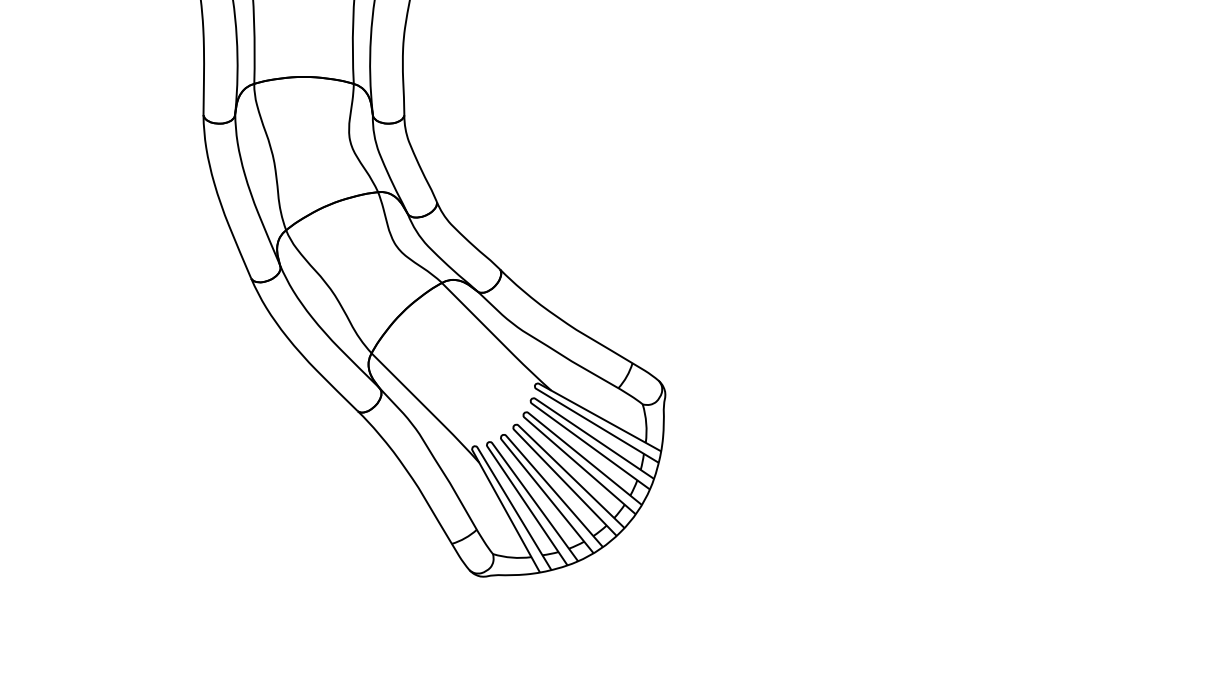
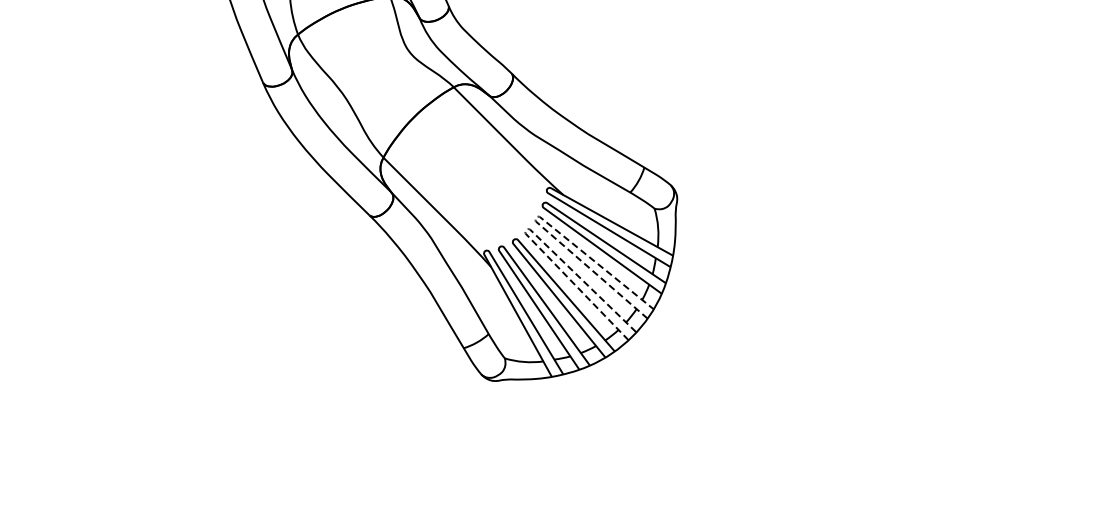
line: (524, 413) -> (536, 217), solid -> dashed
line: (514, 425) -> (526, 229), solid -> dashed

